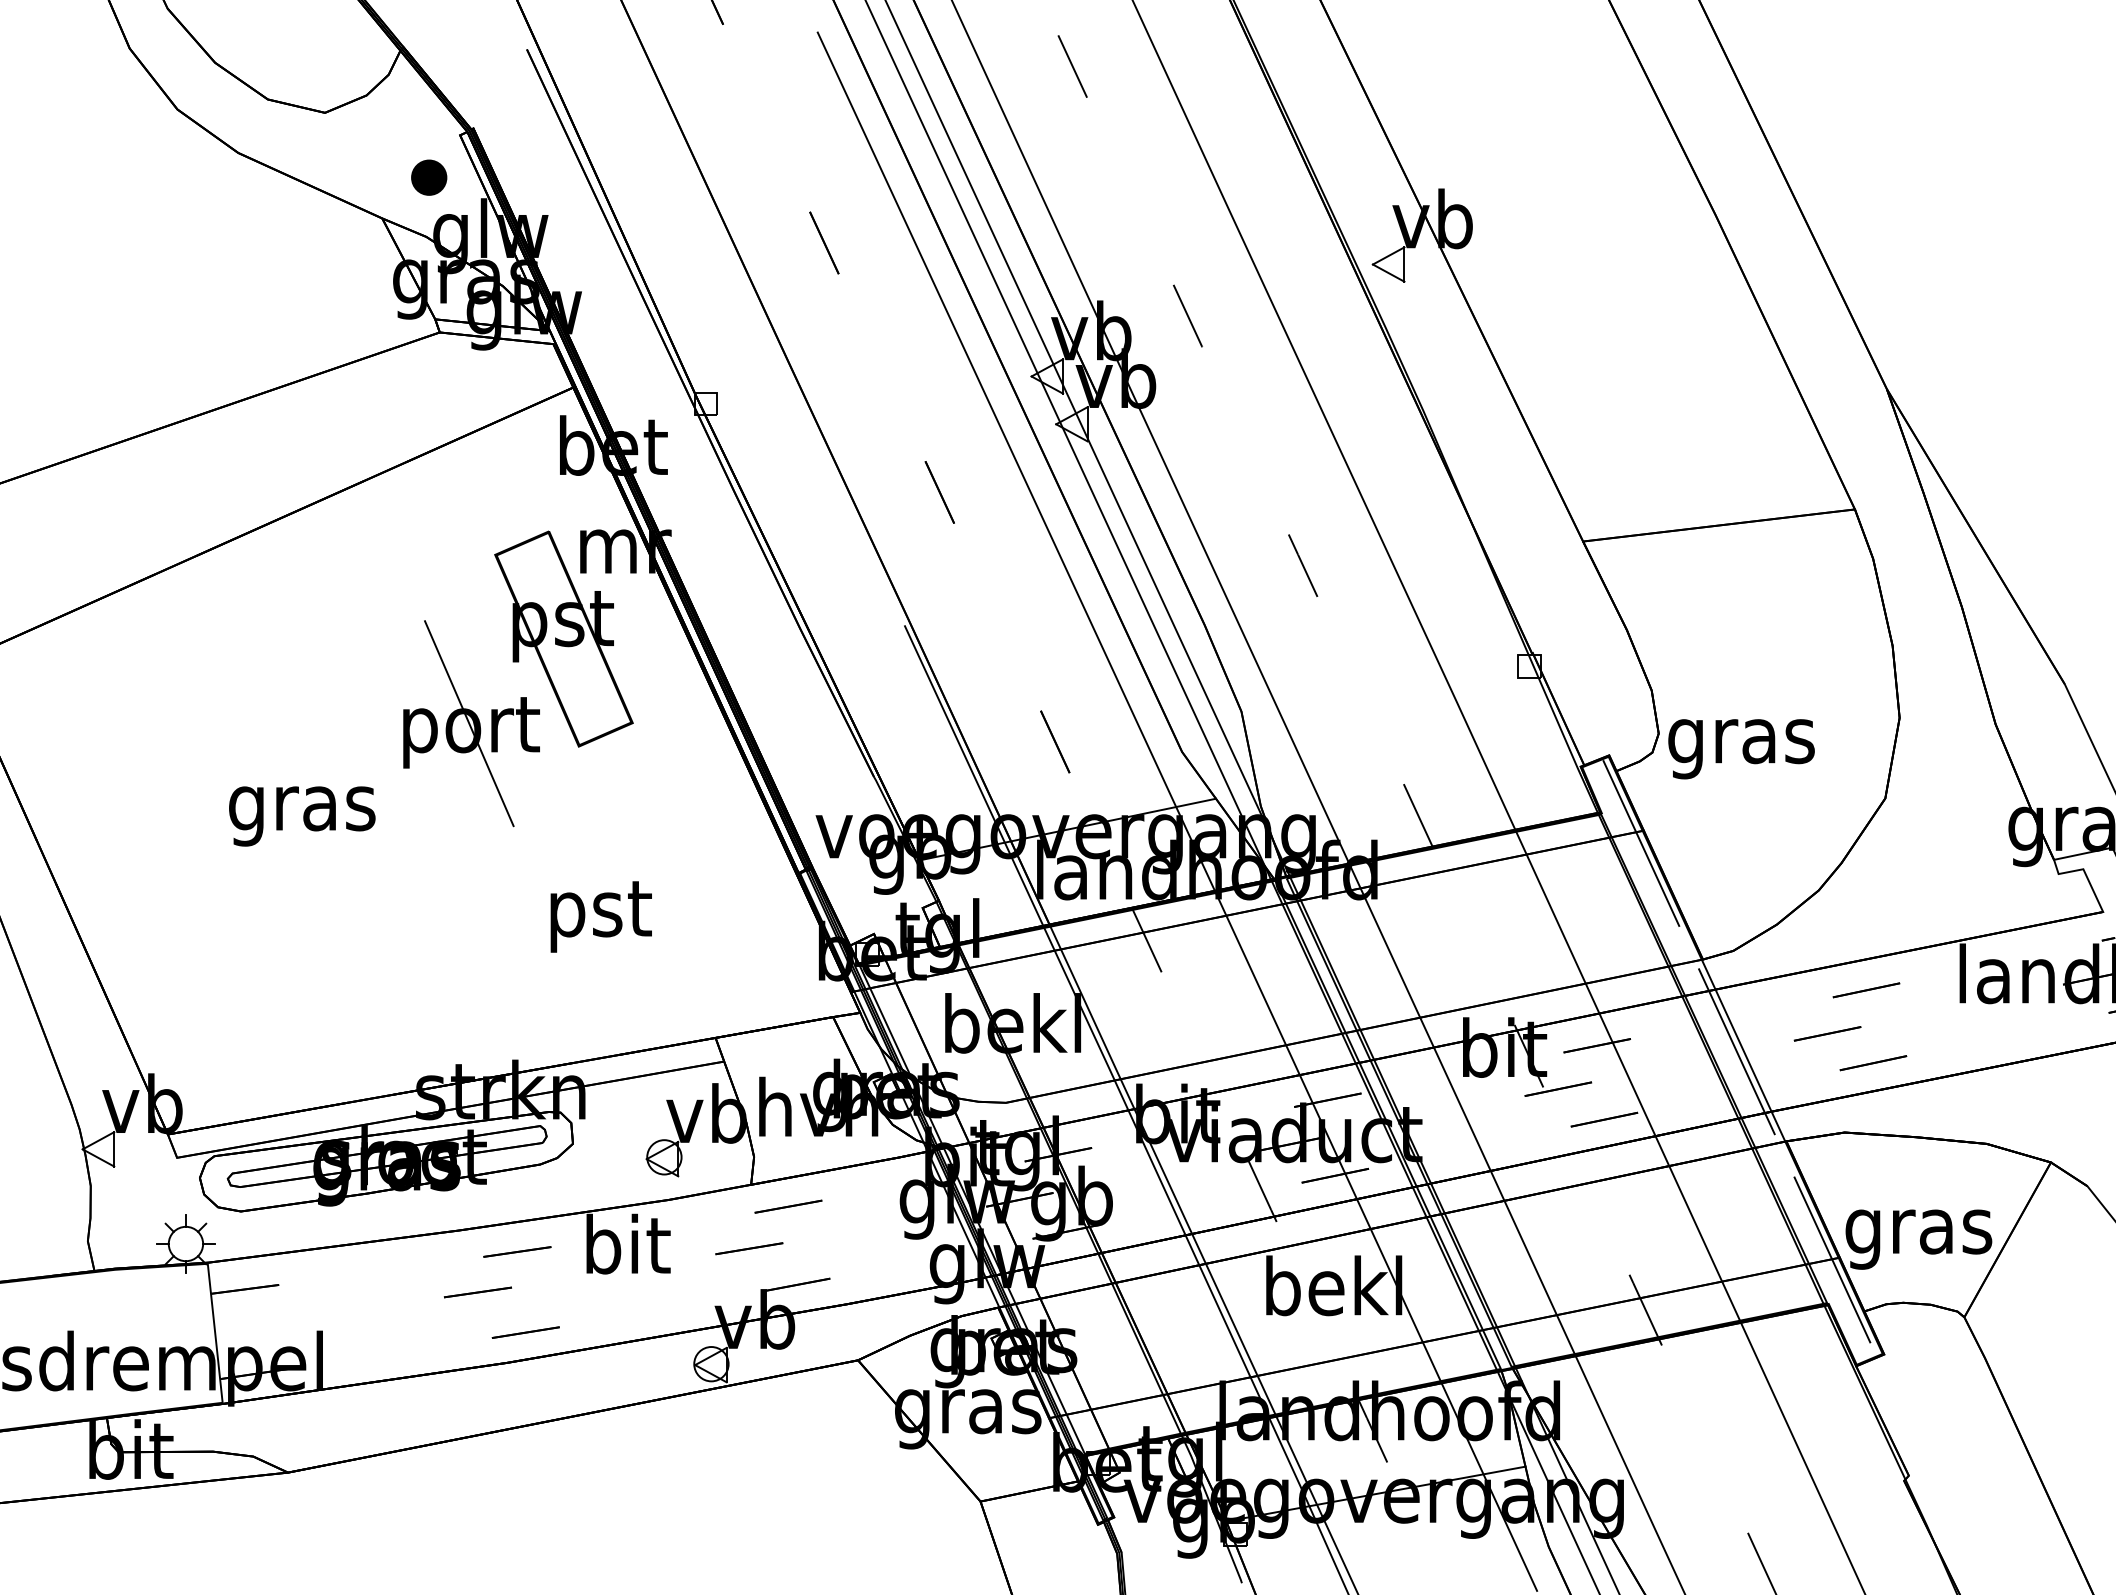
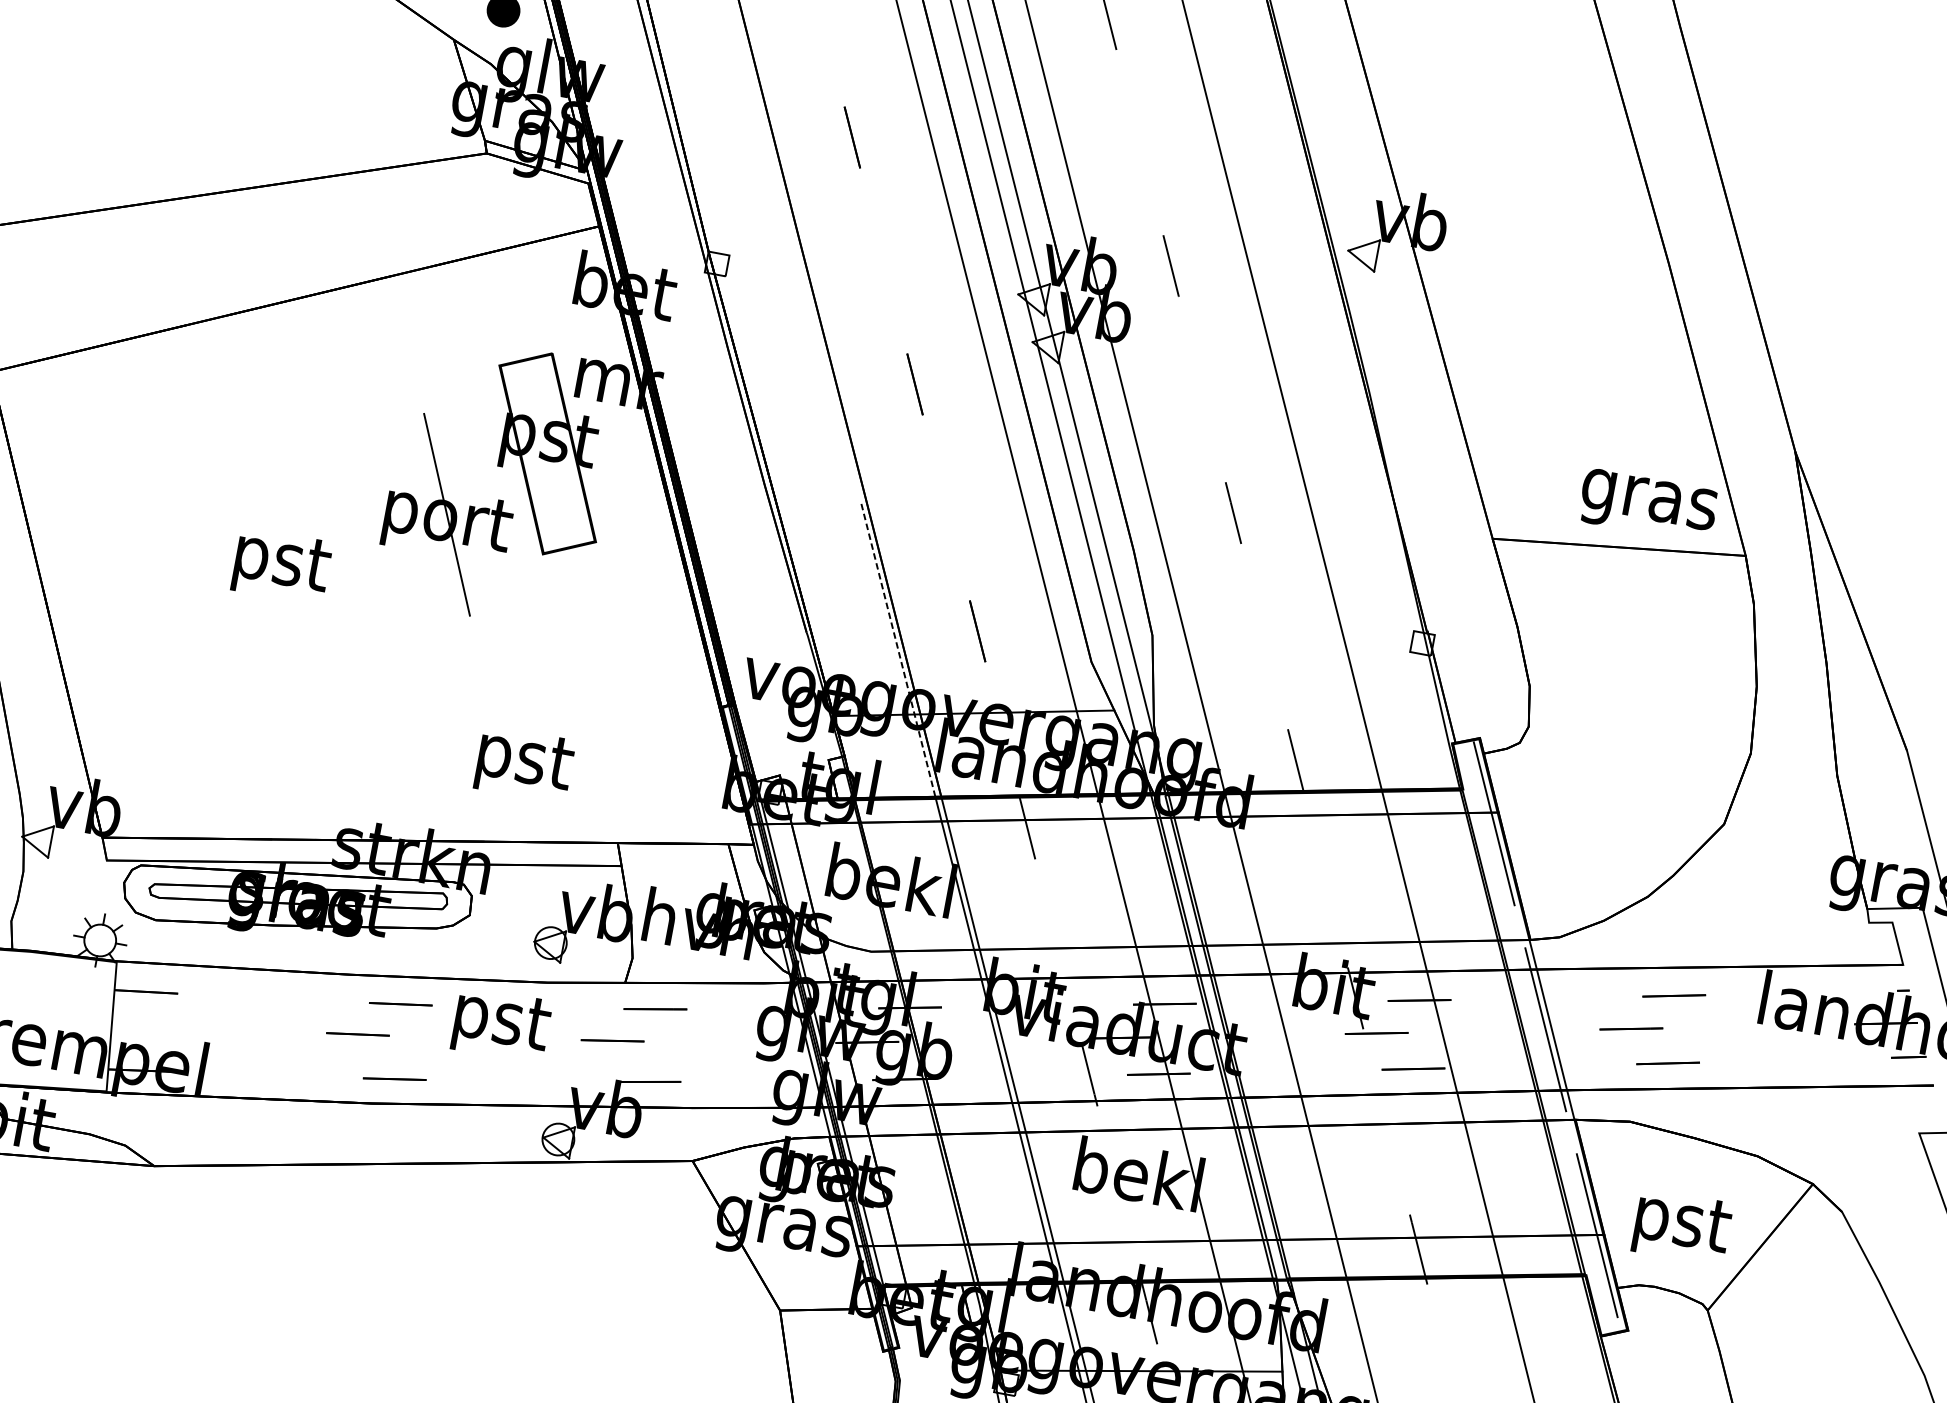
text: (1741, 749) -> (1647, 506), moved
line: (974, 776) -> (898, 649), solid -> dashed
text: (302, 810) -> (280, 565), gras -> pst
text: (600, 916) -> (524, 763), moved
text: (1918, 1233) -> (1680, 1226), gras -> pst
text: (628, 1251) -> (502, 1022), bit -> pst

